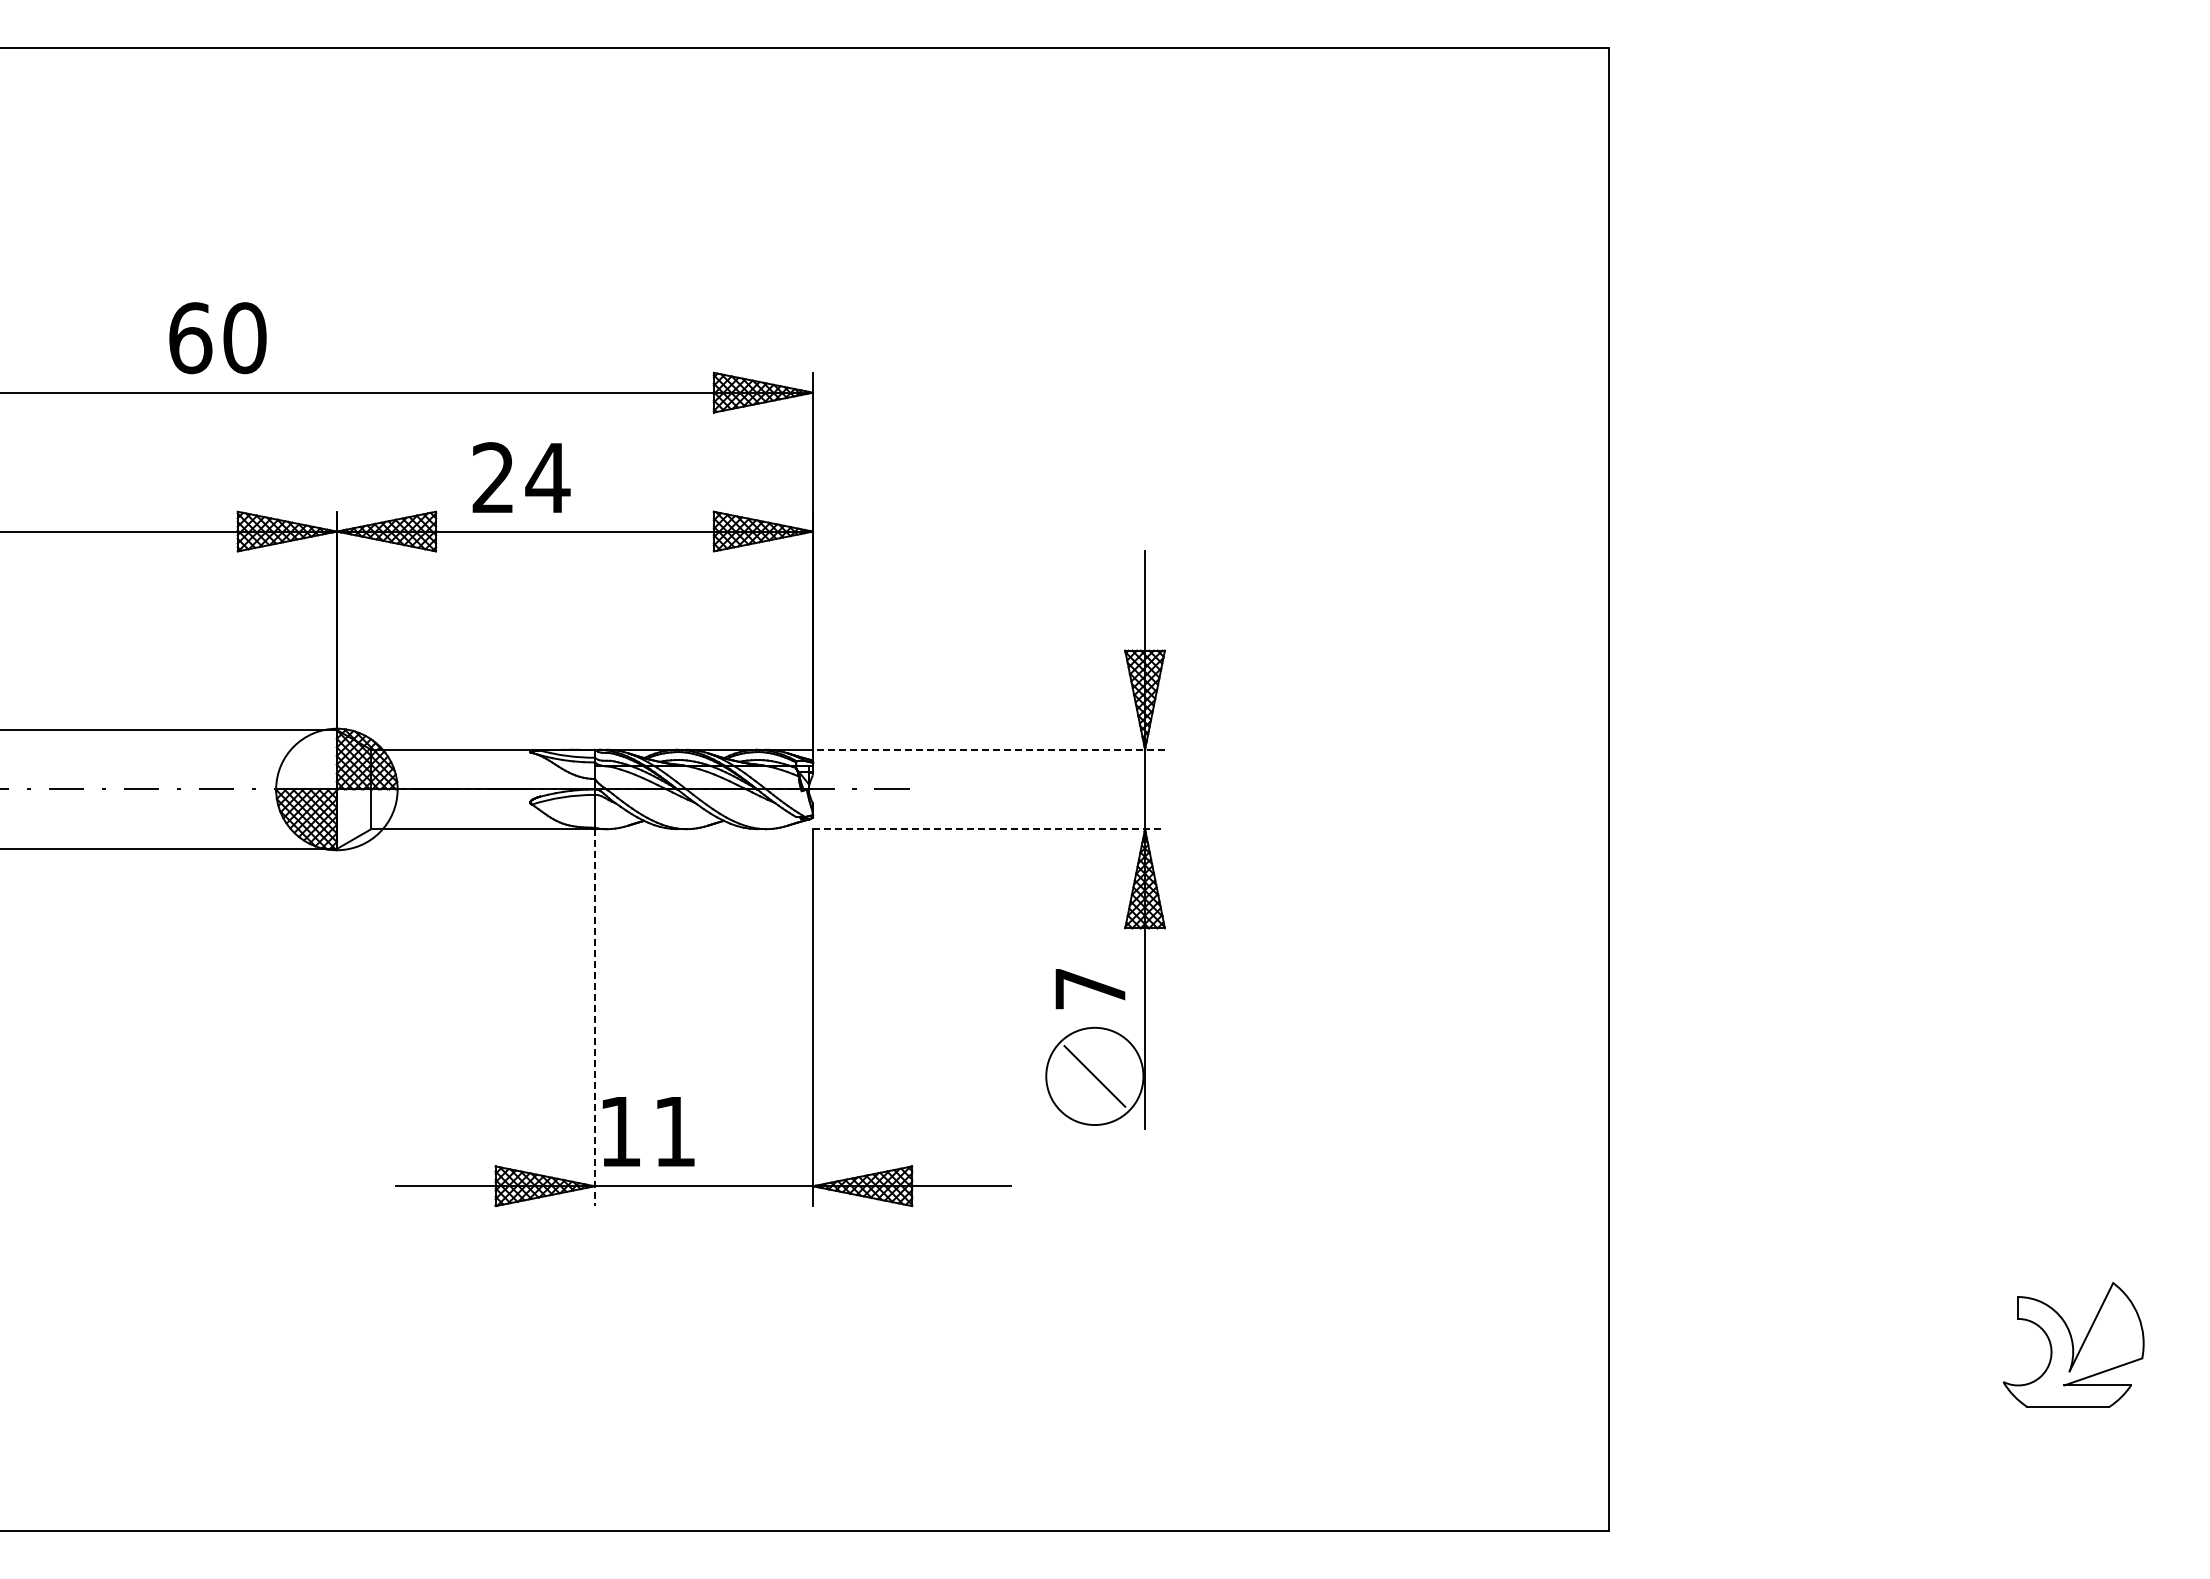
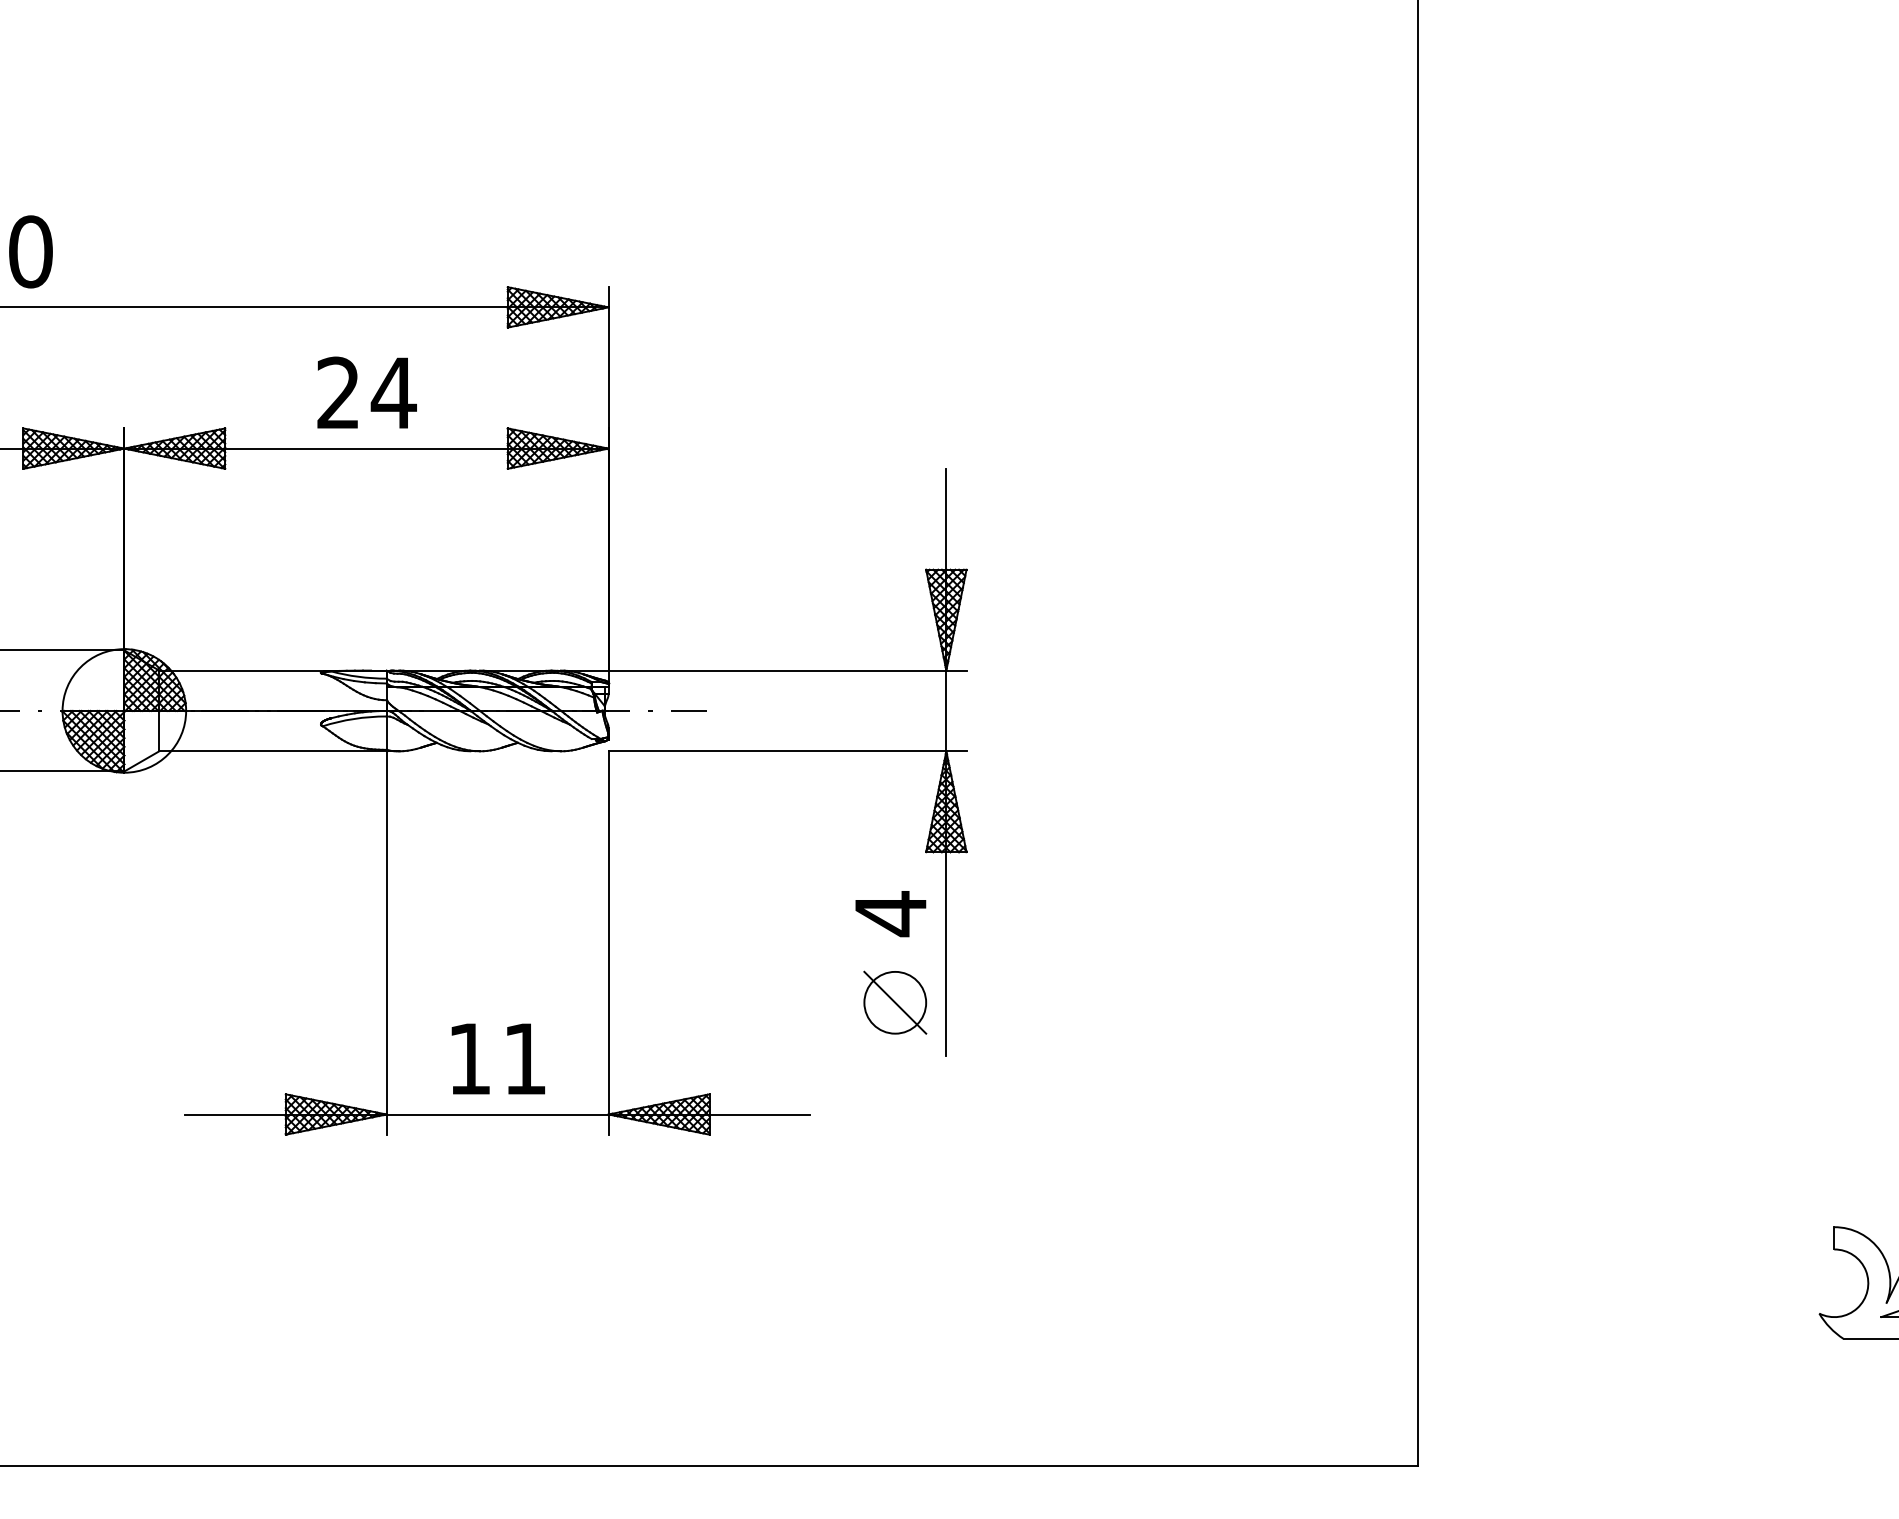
text: (521, 477) -> (367, 392), moved
line: (988, 749) -> (787, 670), dashed -> solid
line: (988, 829) -> (787, 751), dashed -> solid
text: (1090, 988) -> (890, 913), 7 -> 4
line: (594, 1018) -> (386, 943), dashed -> solid
circle: (1094, 1076) -> (894, 1002), size x0.62
text: (648, 1131) -> (498, 1058), moved

